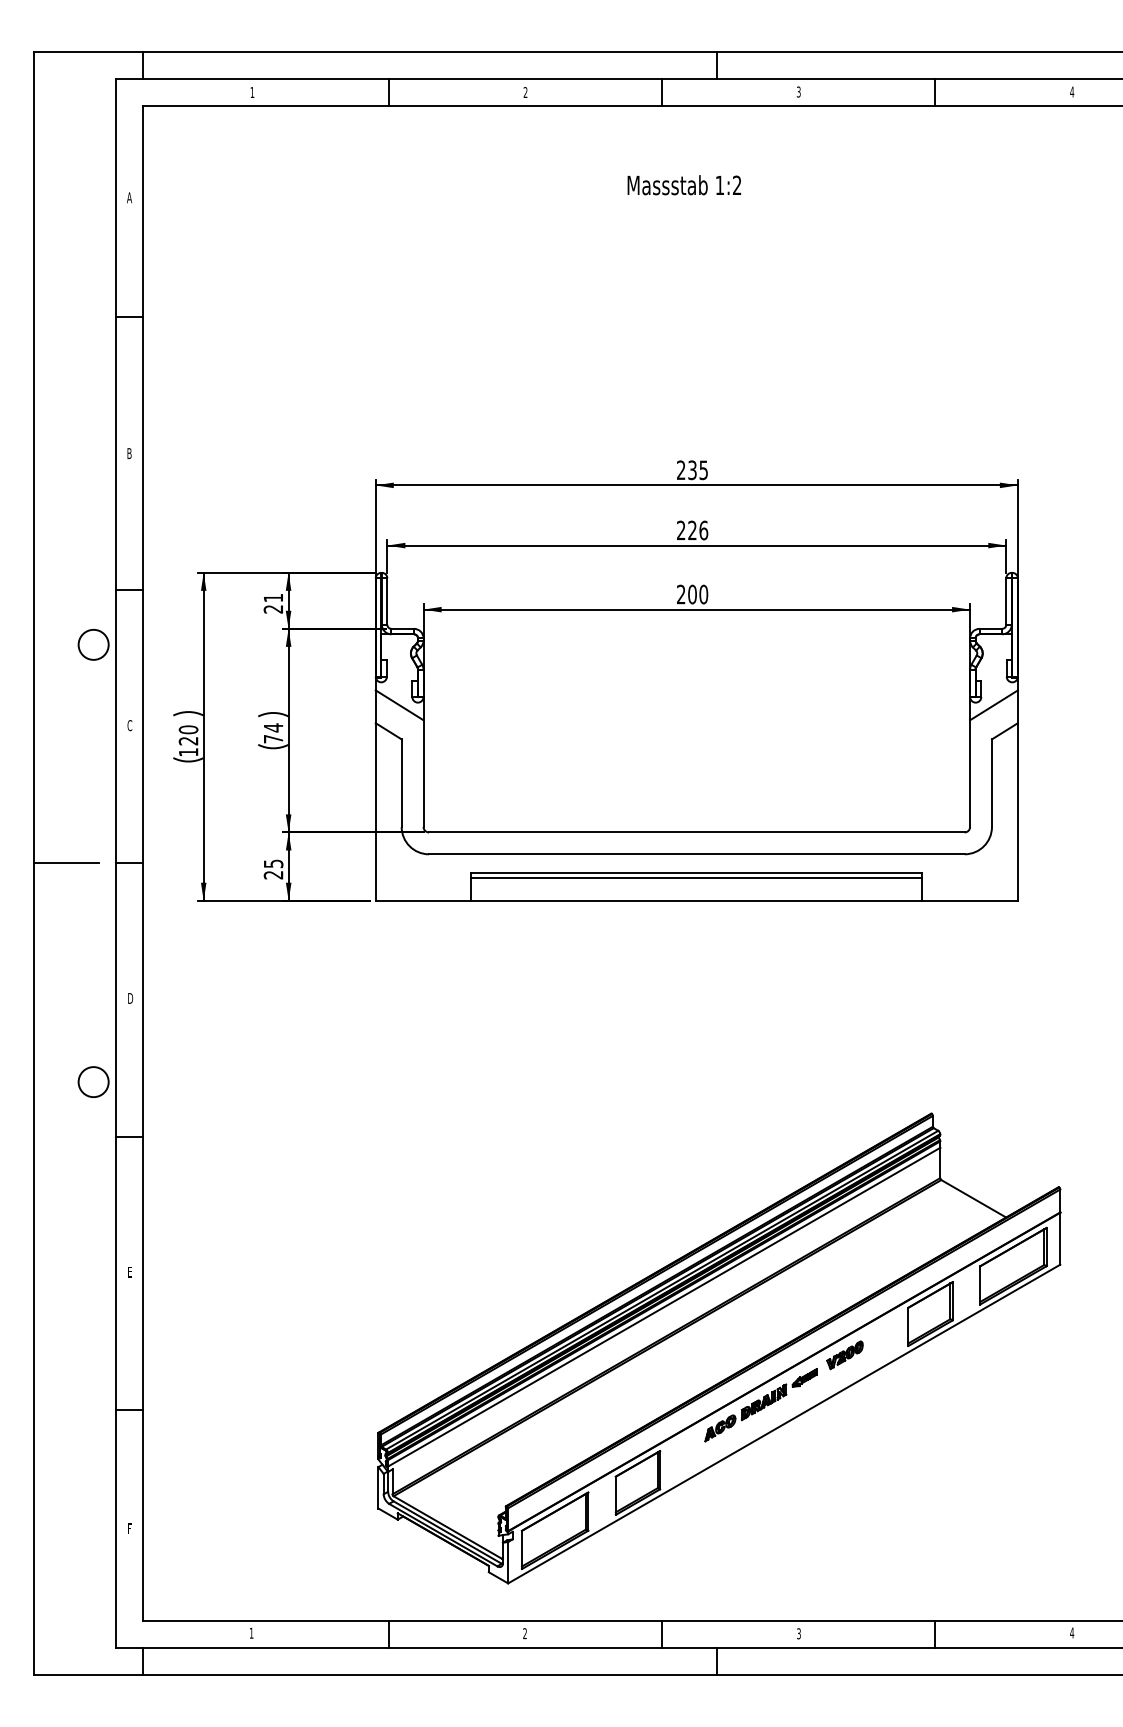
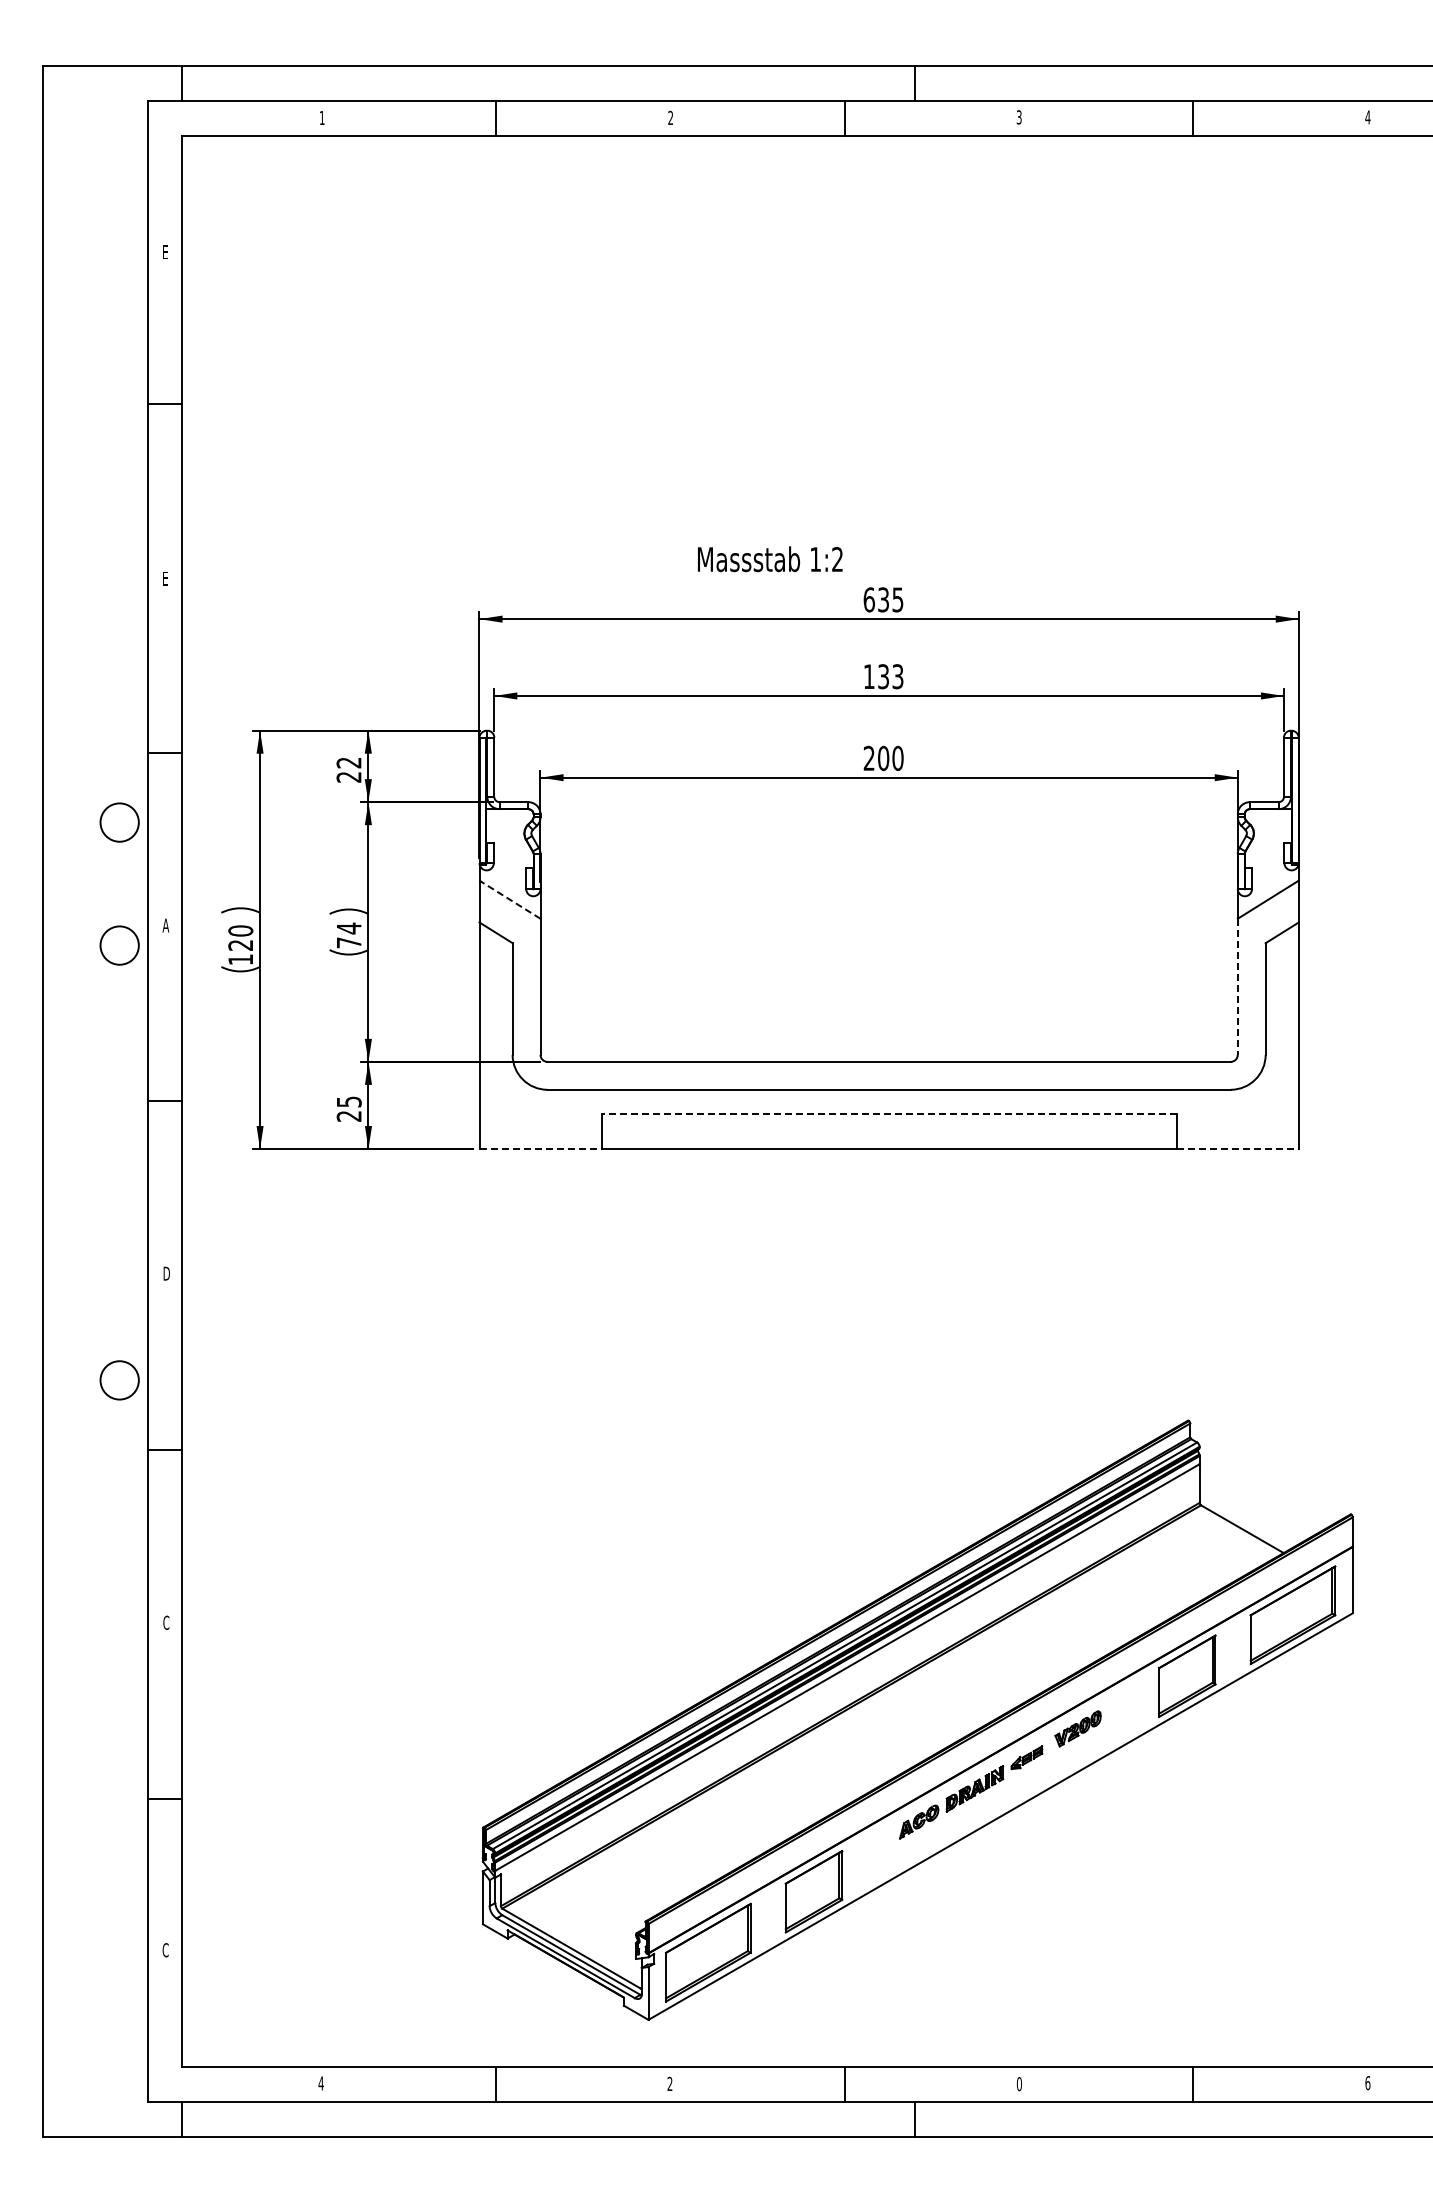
text: (684, 185) -> (770, 559), moved
text: (129, 197) -> (165, 252), A -> E
text: (129, 453) -> (165, 578), B -> E
text: (680, 469) -> (868, 599), 235 -> 635
text: (692, 530) -> (883, 676), 226 -> 133
text: (273, 597) -> (348, 762), 21 -> 22
line: (400, 705) -> (510, 899), solid -> dashed
text: (129, 725) -> (165, 925), C -> A
circle: (93, 741) -> (119, 945), added
line: (969, 774) -> (1237, 987), solid -> dashed
line: (66, 863) -> (84, 1101), removed
line: (697, 873) -> (889, 1114), solid -> dashed
line: (696, 878) -> (888, 1120), removed
line: (424, 901) -> (541, 1149), solid -> dashed
line: (970, 901) -> (1238, 1149), solid -> dashed
text: (130, 1271) -> (166, 1622), E -> C
text: (129, 1529) -> (165, 1950), F -> C
text: (251, 1633) -> (320, 2083), 1 -> 4
text: (1071, 1633) -> (1367, 2083), 4 -> 6
text: (798, 1634) -> (1018, 2084), 3 -> 0

